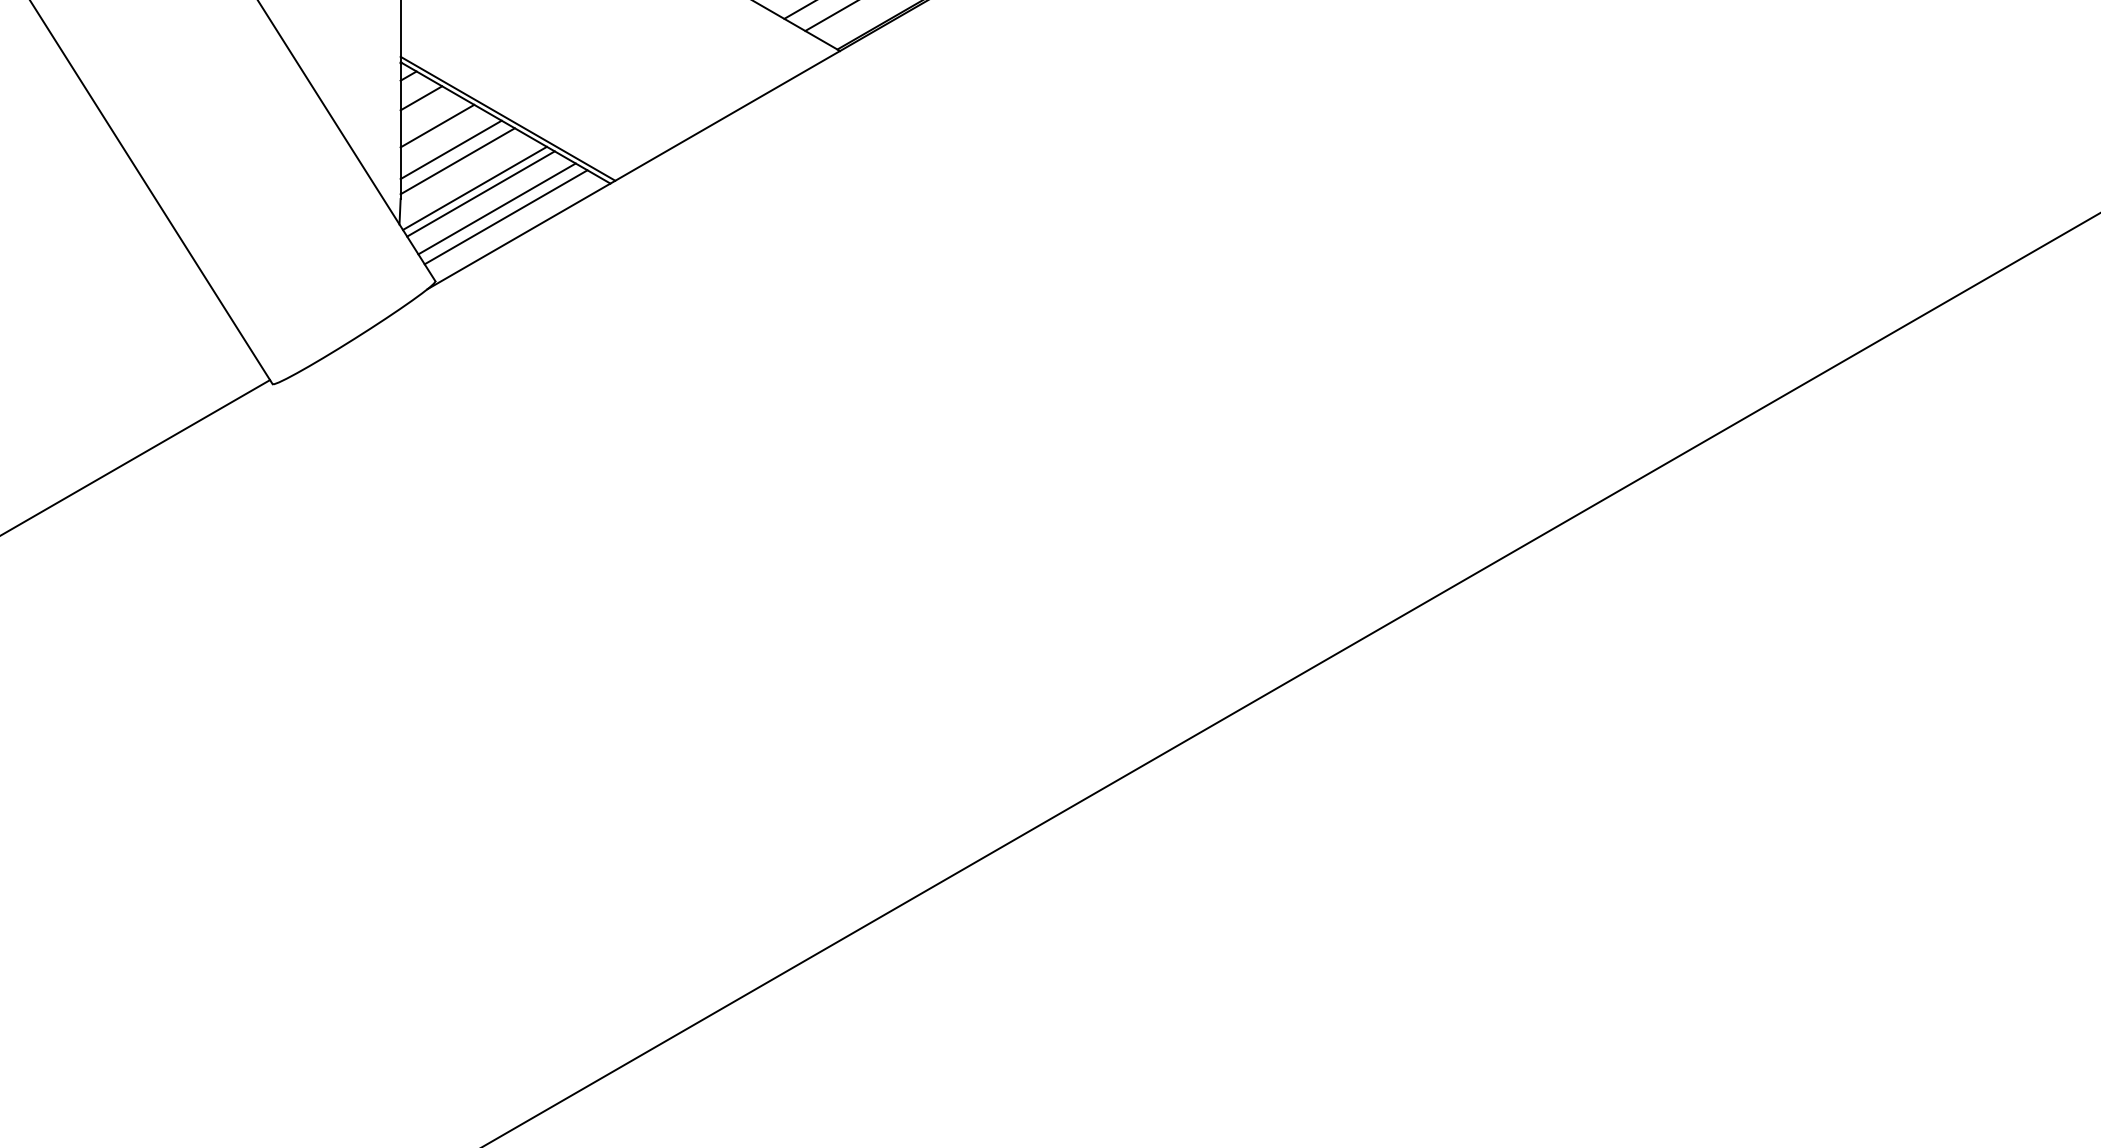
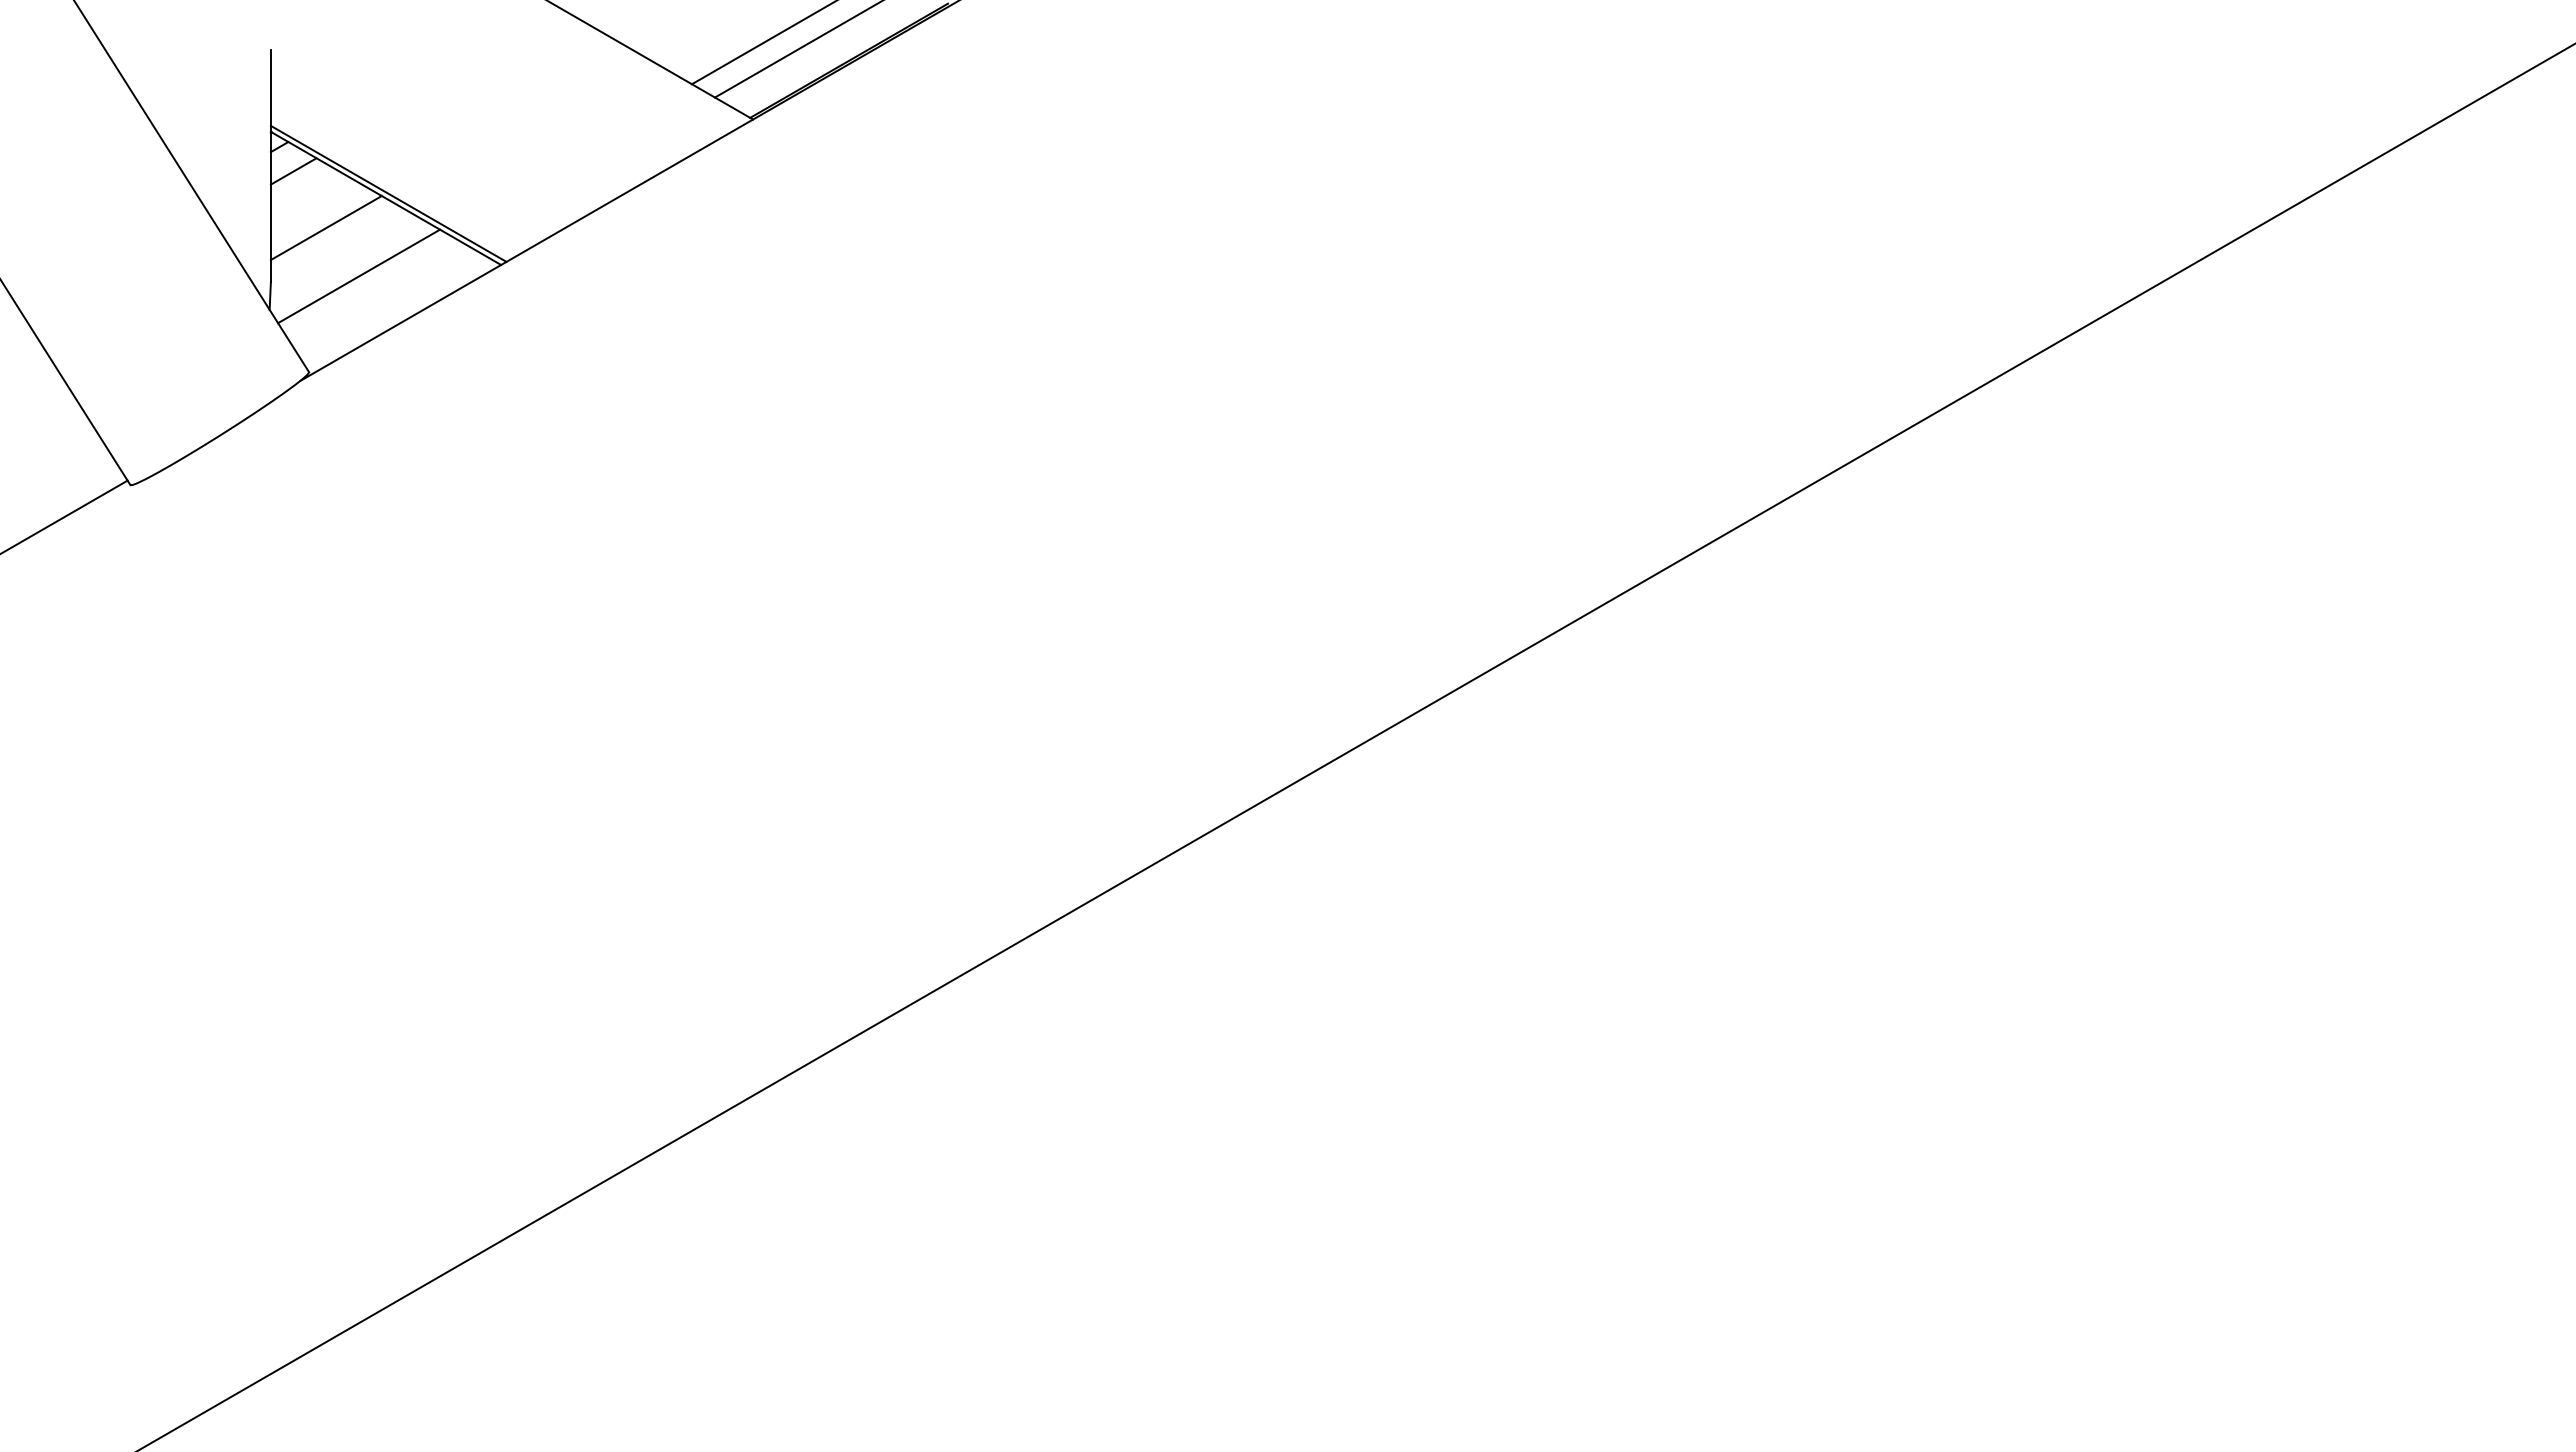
line: (436, 125) -> (310, 201), removed
line: (457, 161) -> (333, 240), removed
line: (475, 187) -> (352, 269), removed
line: (496, 208) -> (376, 292), removed
line: (505, 216) -> (386, 301), removed

